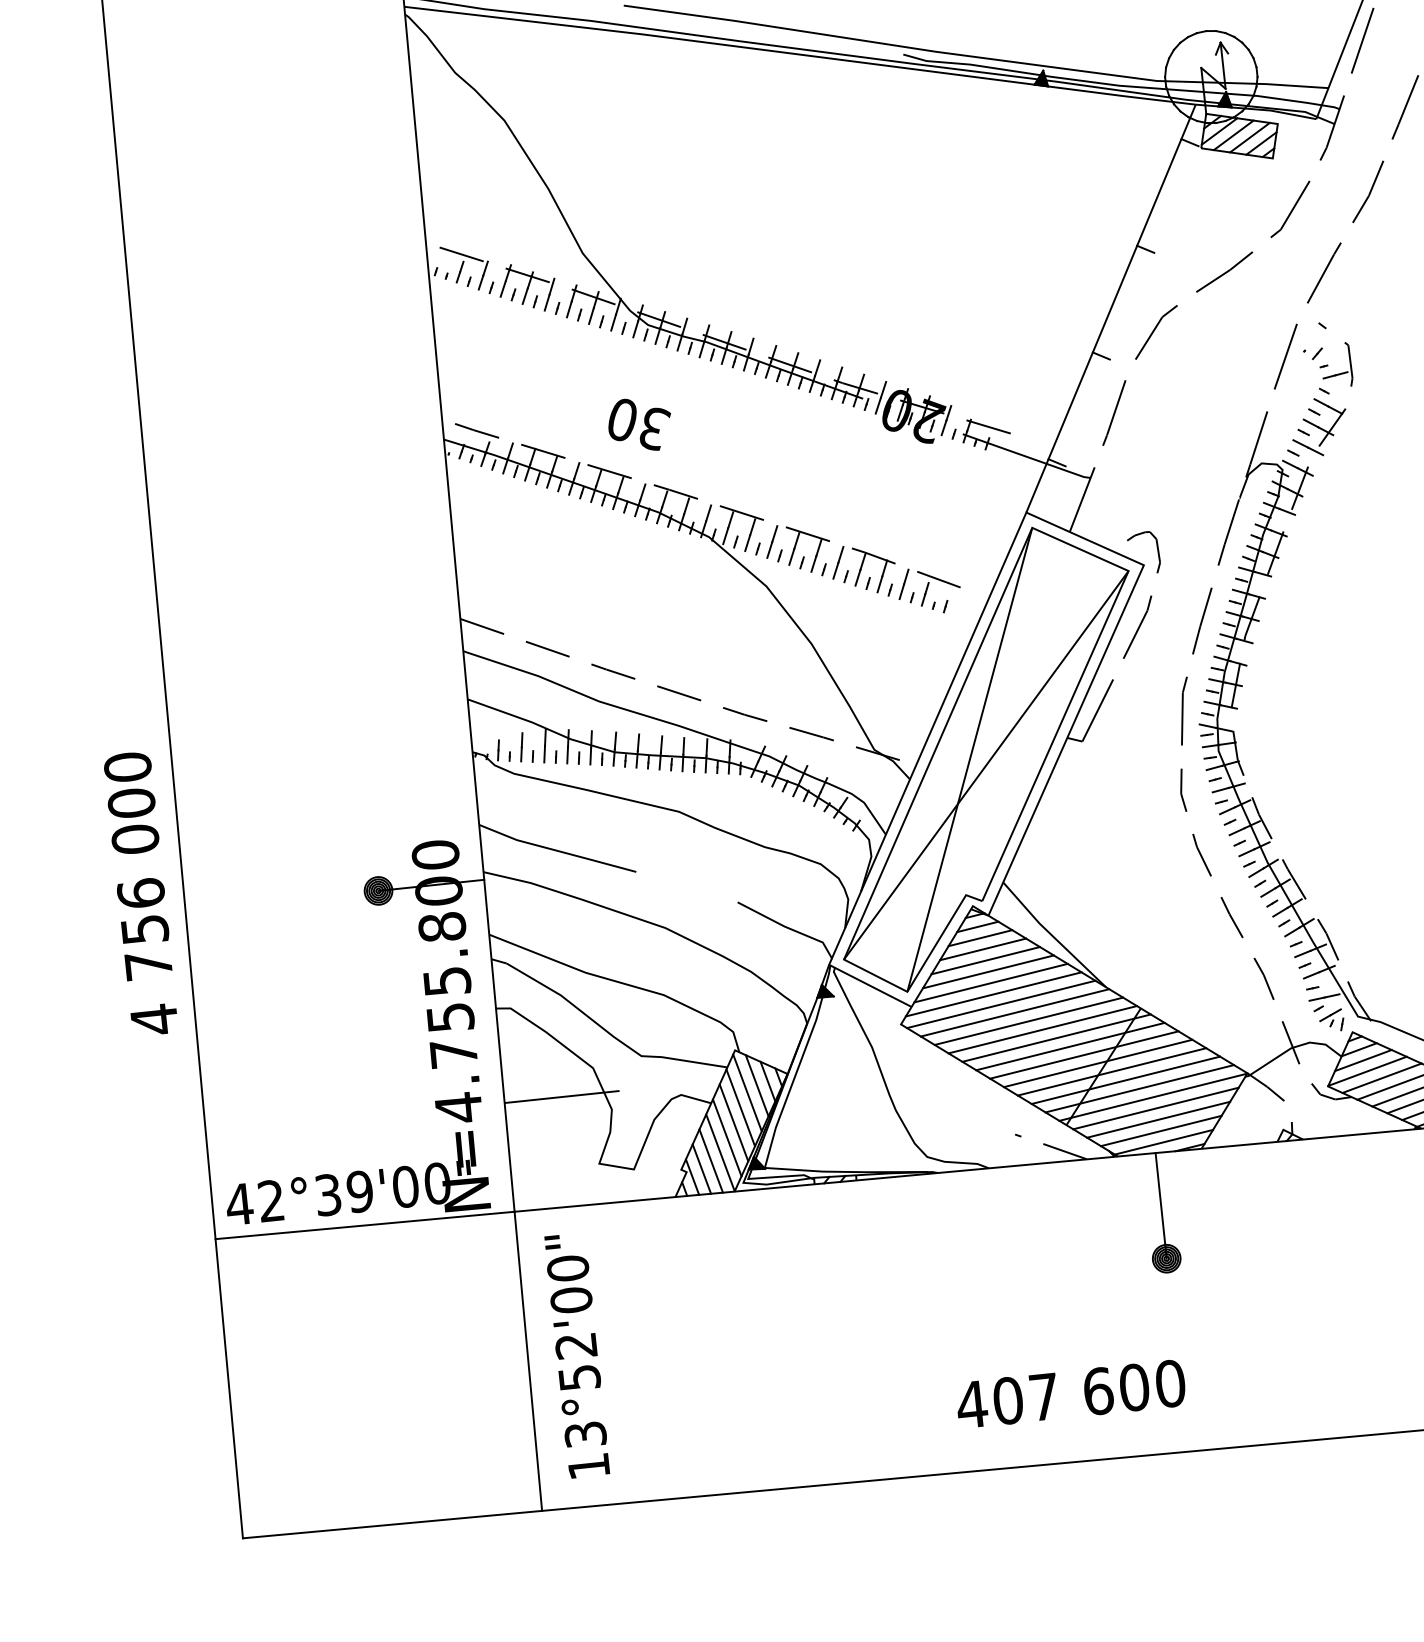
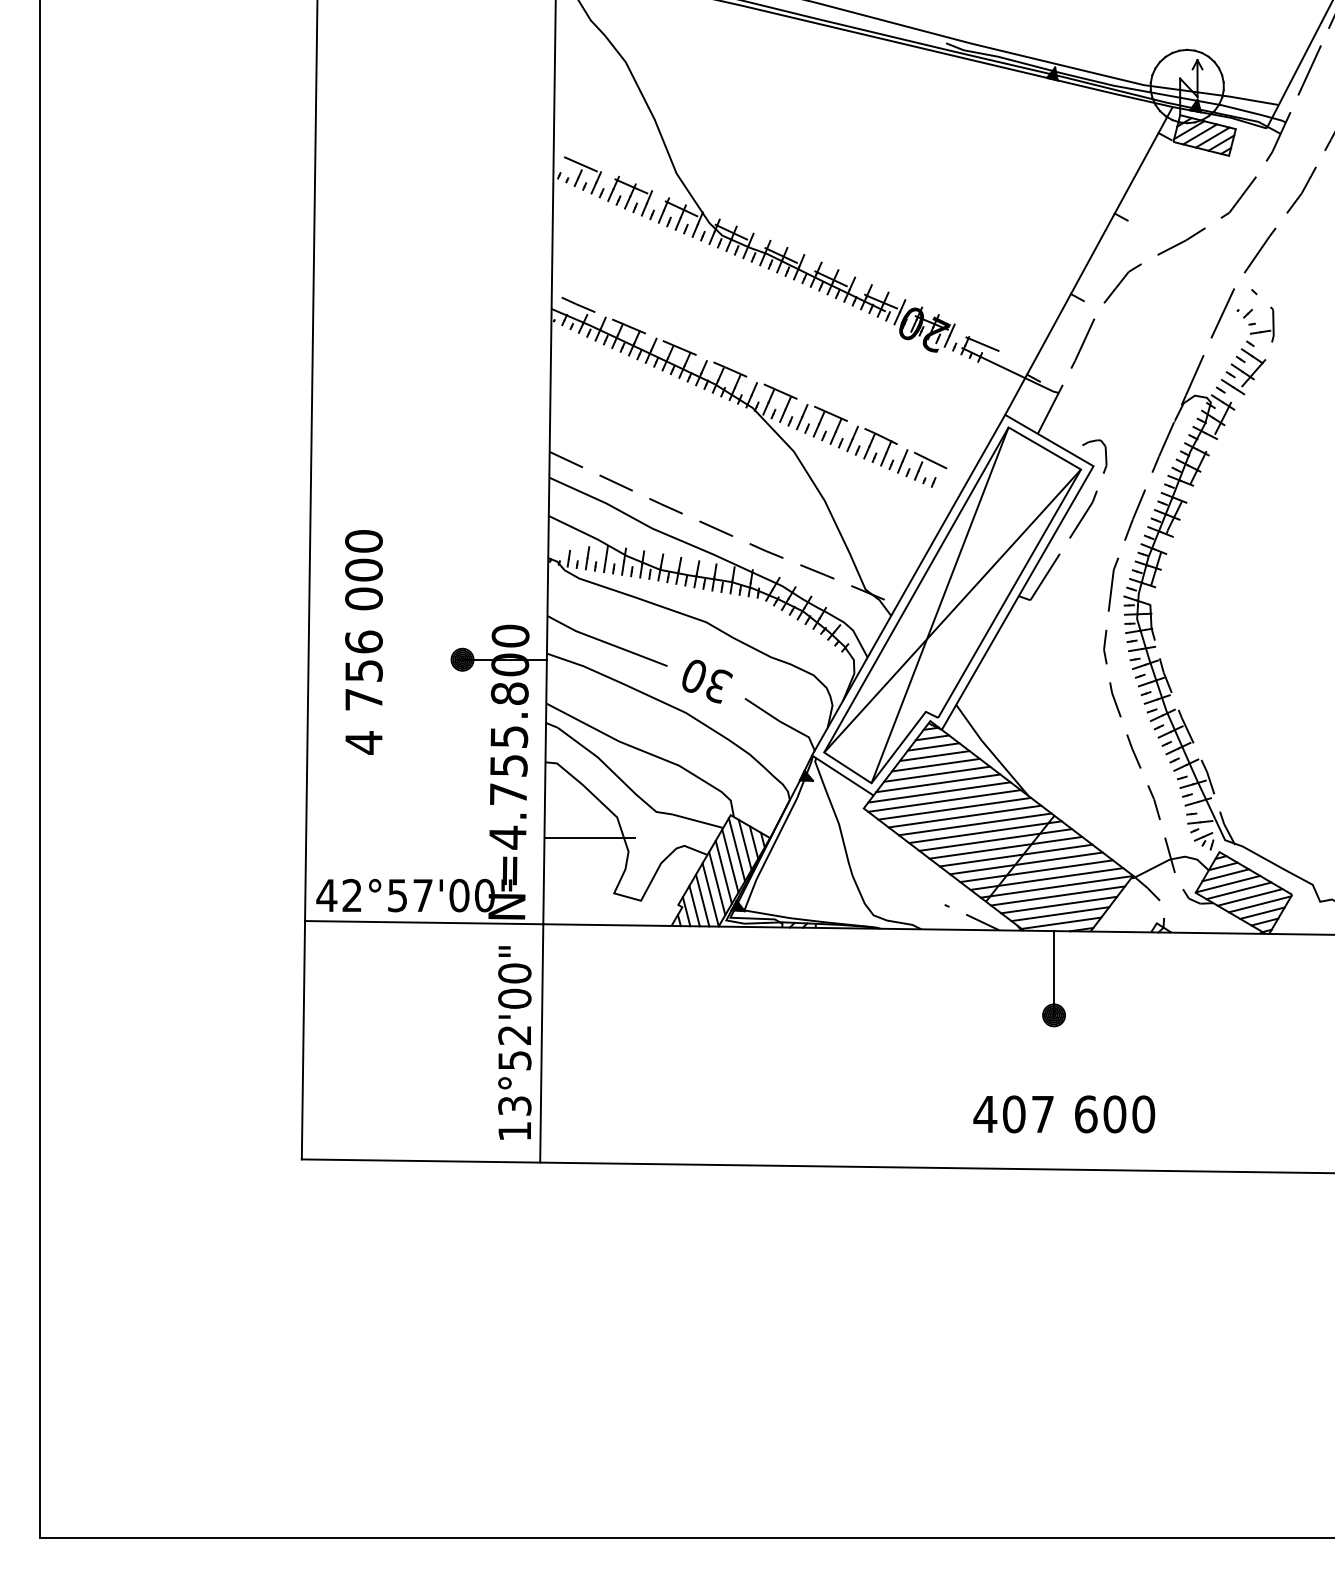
text: (639, 424) -> (707, 681), moved
text: (140, 894) -> (363, 642), moved
text: (344, 1193) -> (410, 895), 42°39'00" -> 42°57'00"
text: (576, 1355) -> (514, 1042), moved
text: (1071, 1394) -> (1064, 1114), moved

